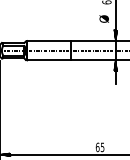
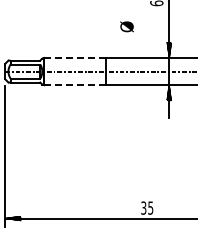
text: (103, 18) -> (126, 26), moved
line: (49, 41) -> (75, 58), solid -> dashed
line: (49, 60) -> (75, 85), solid -> dashed
text: (97, 146) -> (143, 207), 65 -> 35

